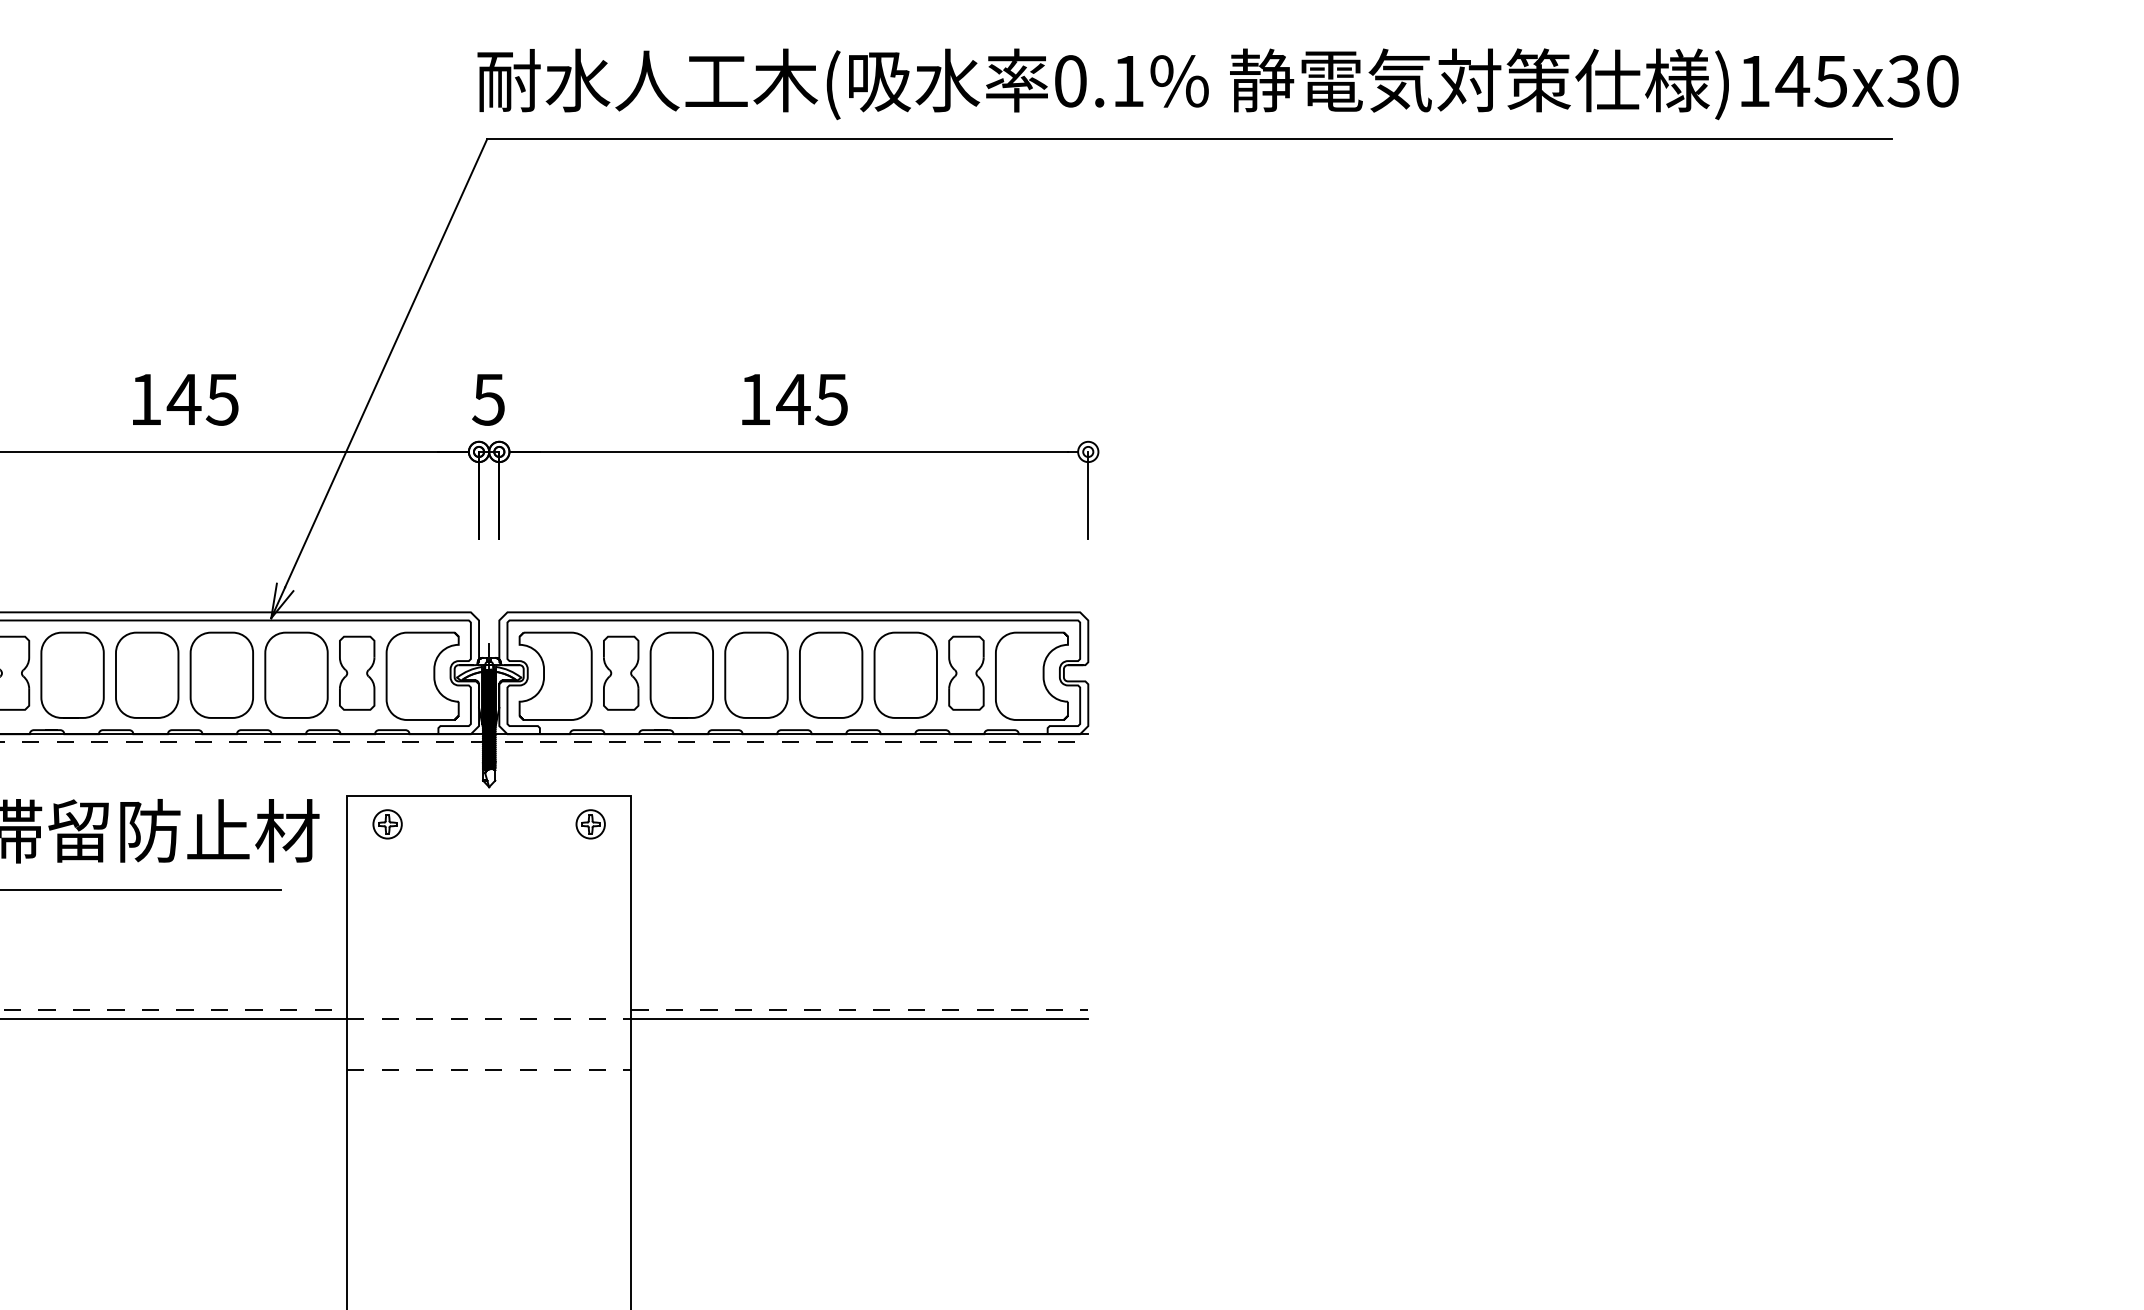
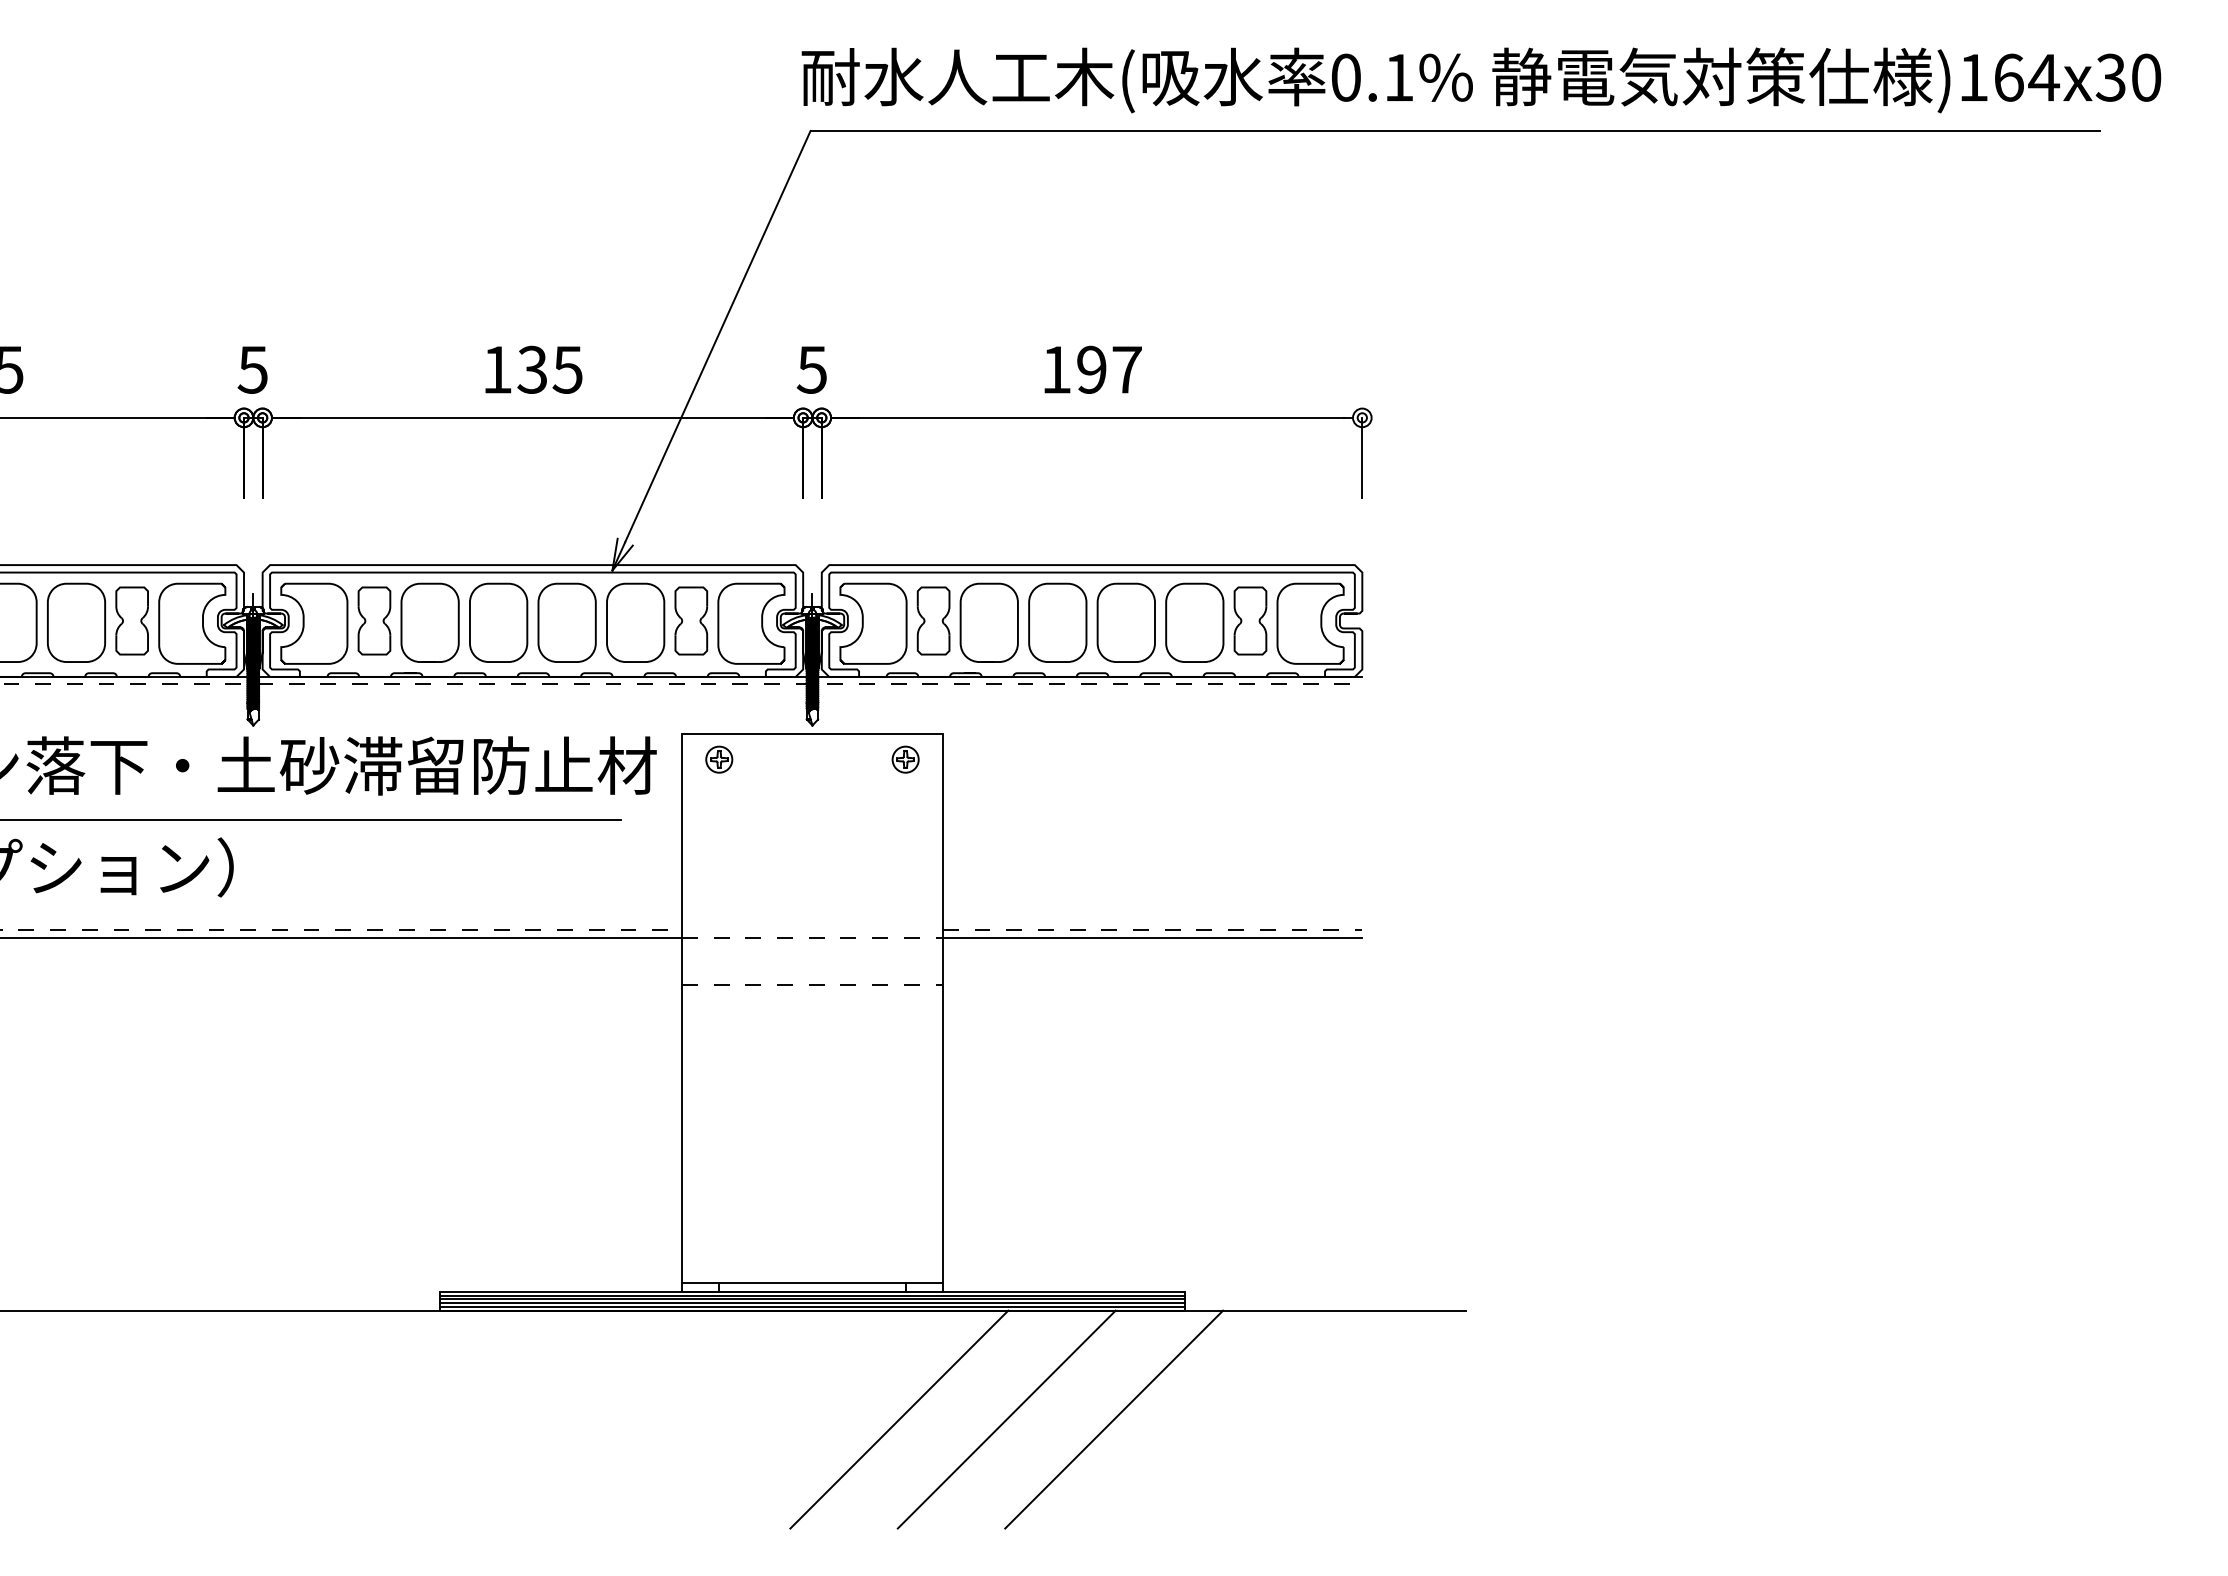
text: (1810, 81) -> (2025, 77), )145x30 -> )164x30
text: (184, 399) -> (532, 369), 145 -> 135
text: (811, 399) -> (1108, 369), 145 -> 197

